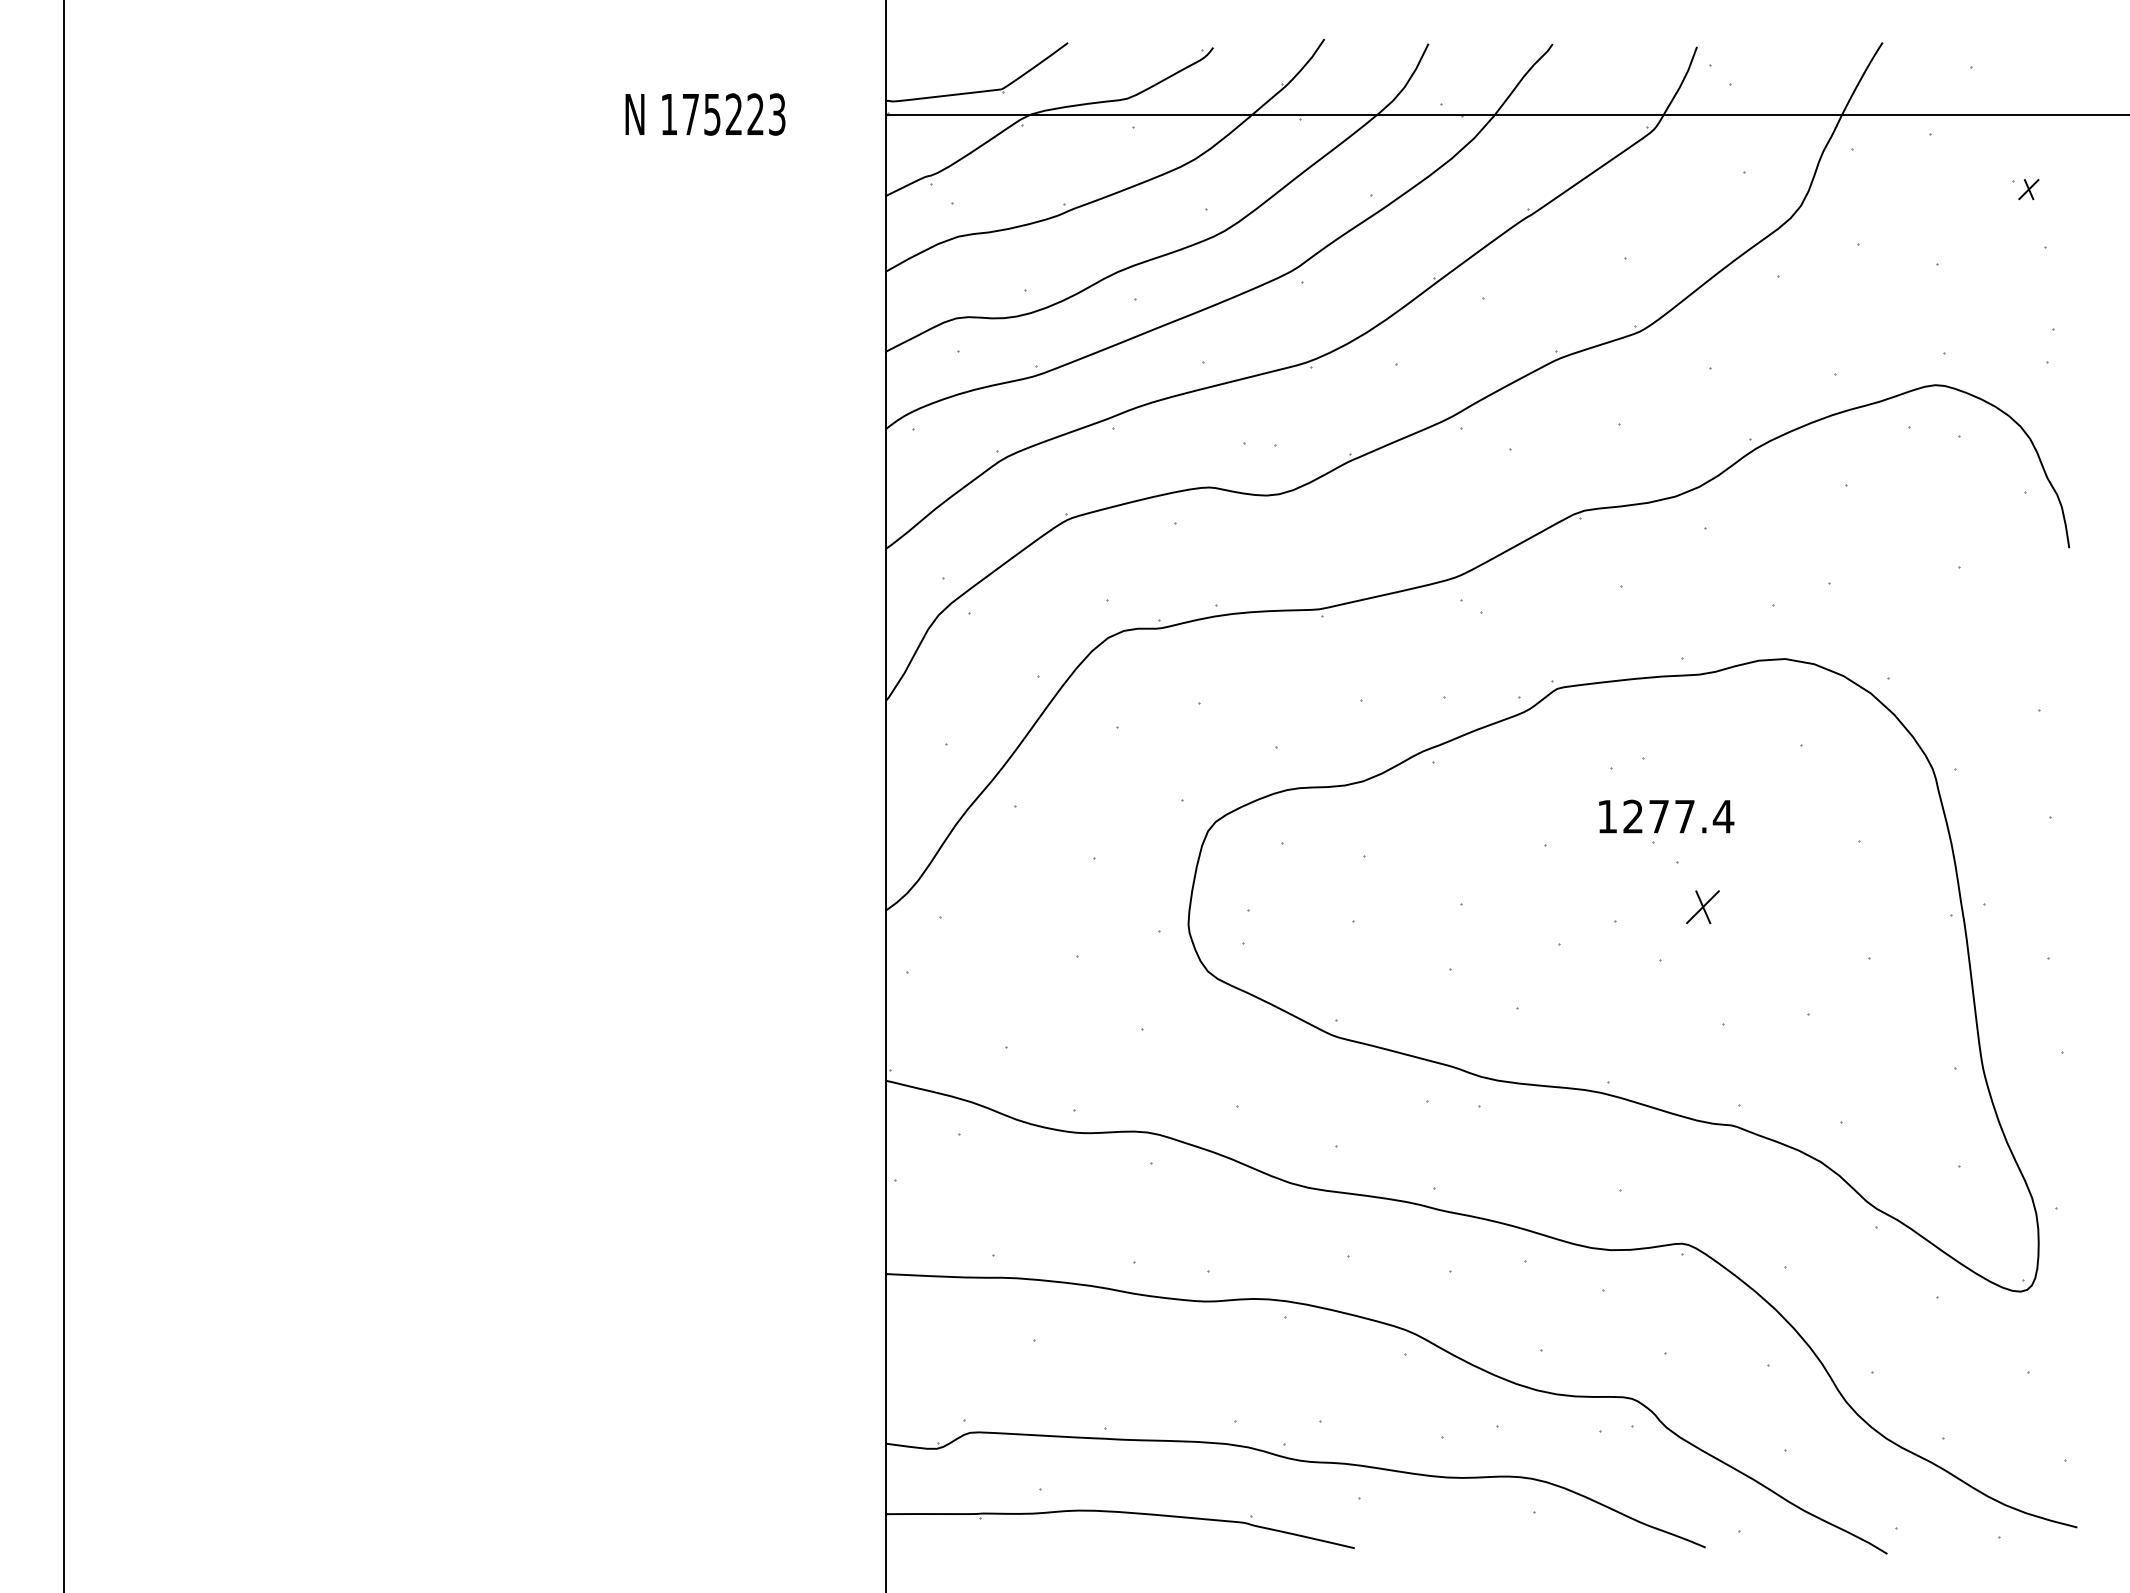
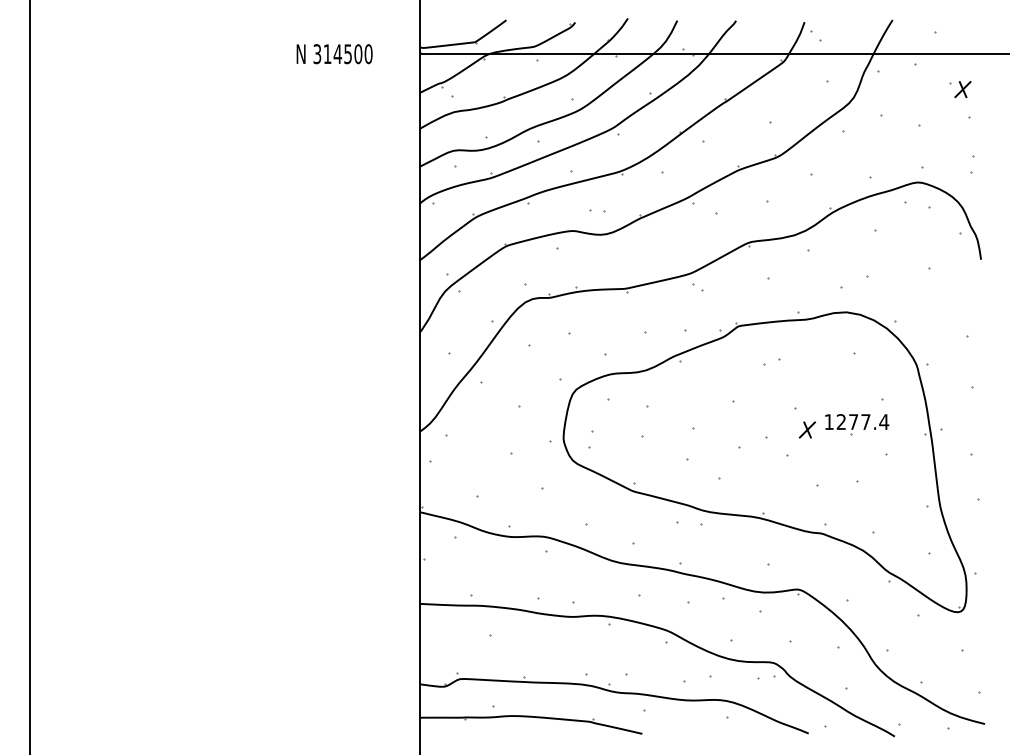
text: (722, 115) -> (342, 54), 175223 -> 314500
part: (2025, 189) -> (960, 89), size x1.67
part: (1667, 821) -> (857, 424), moved

